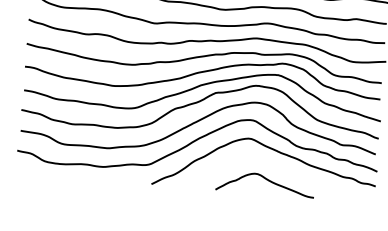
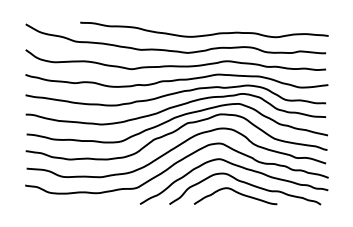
curve: (279, 171) -> (246, 184), added

